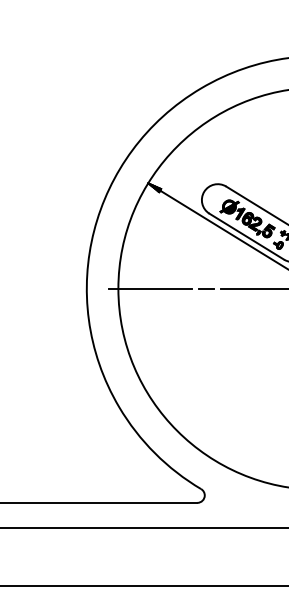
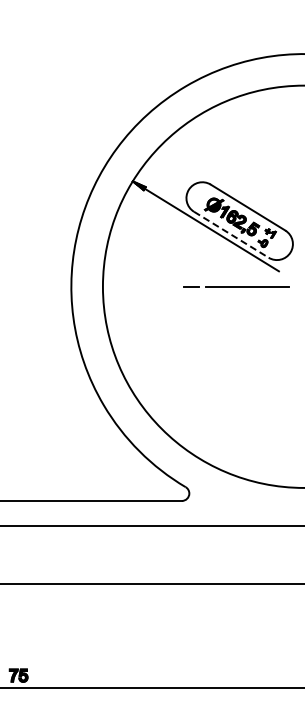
line: (246, 236) -> (231, 234), solid -> dashed
line: (149, 288) -> (134, 286), removed

